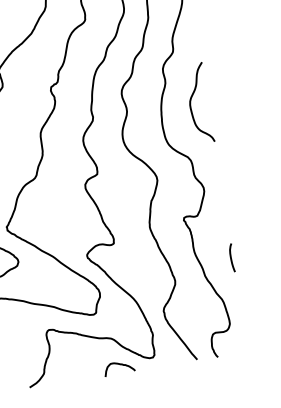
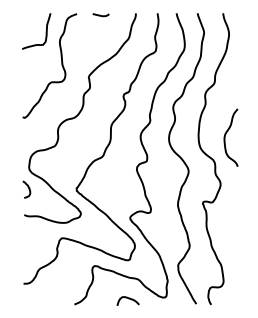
curve: (192, 99) -> (226, 134), moved
curve: (231, 257) -> (232, 235), removed
curve: (119, 365) -> (128, 299), moved

